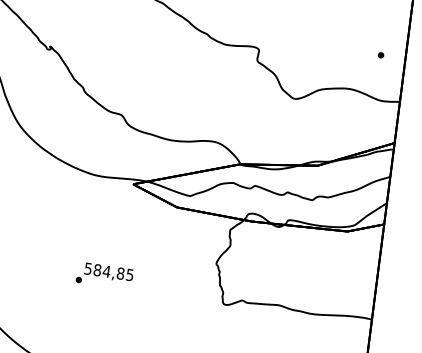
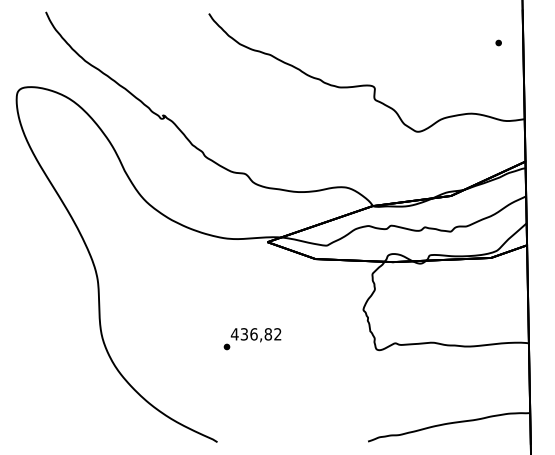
part: (380, 54) -> (498, 42), moved
text: (108, 271) -> (255, 334), 584,85 -> 436,82

